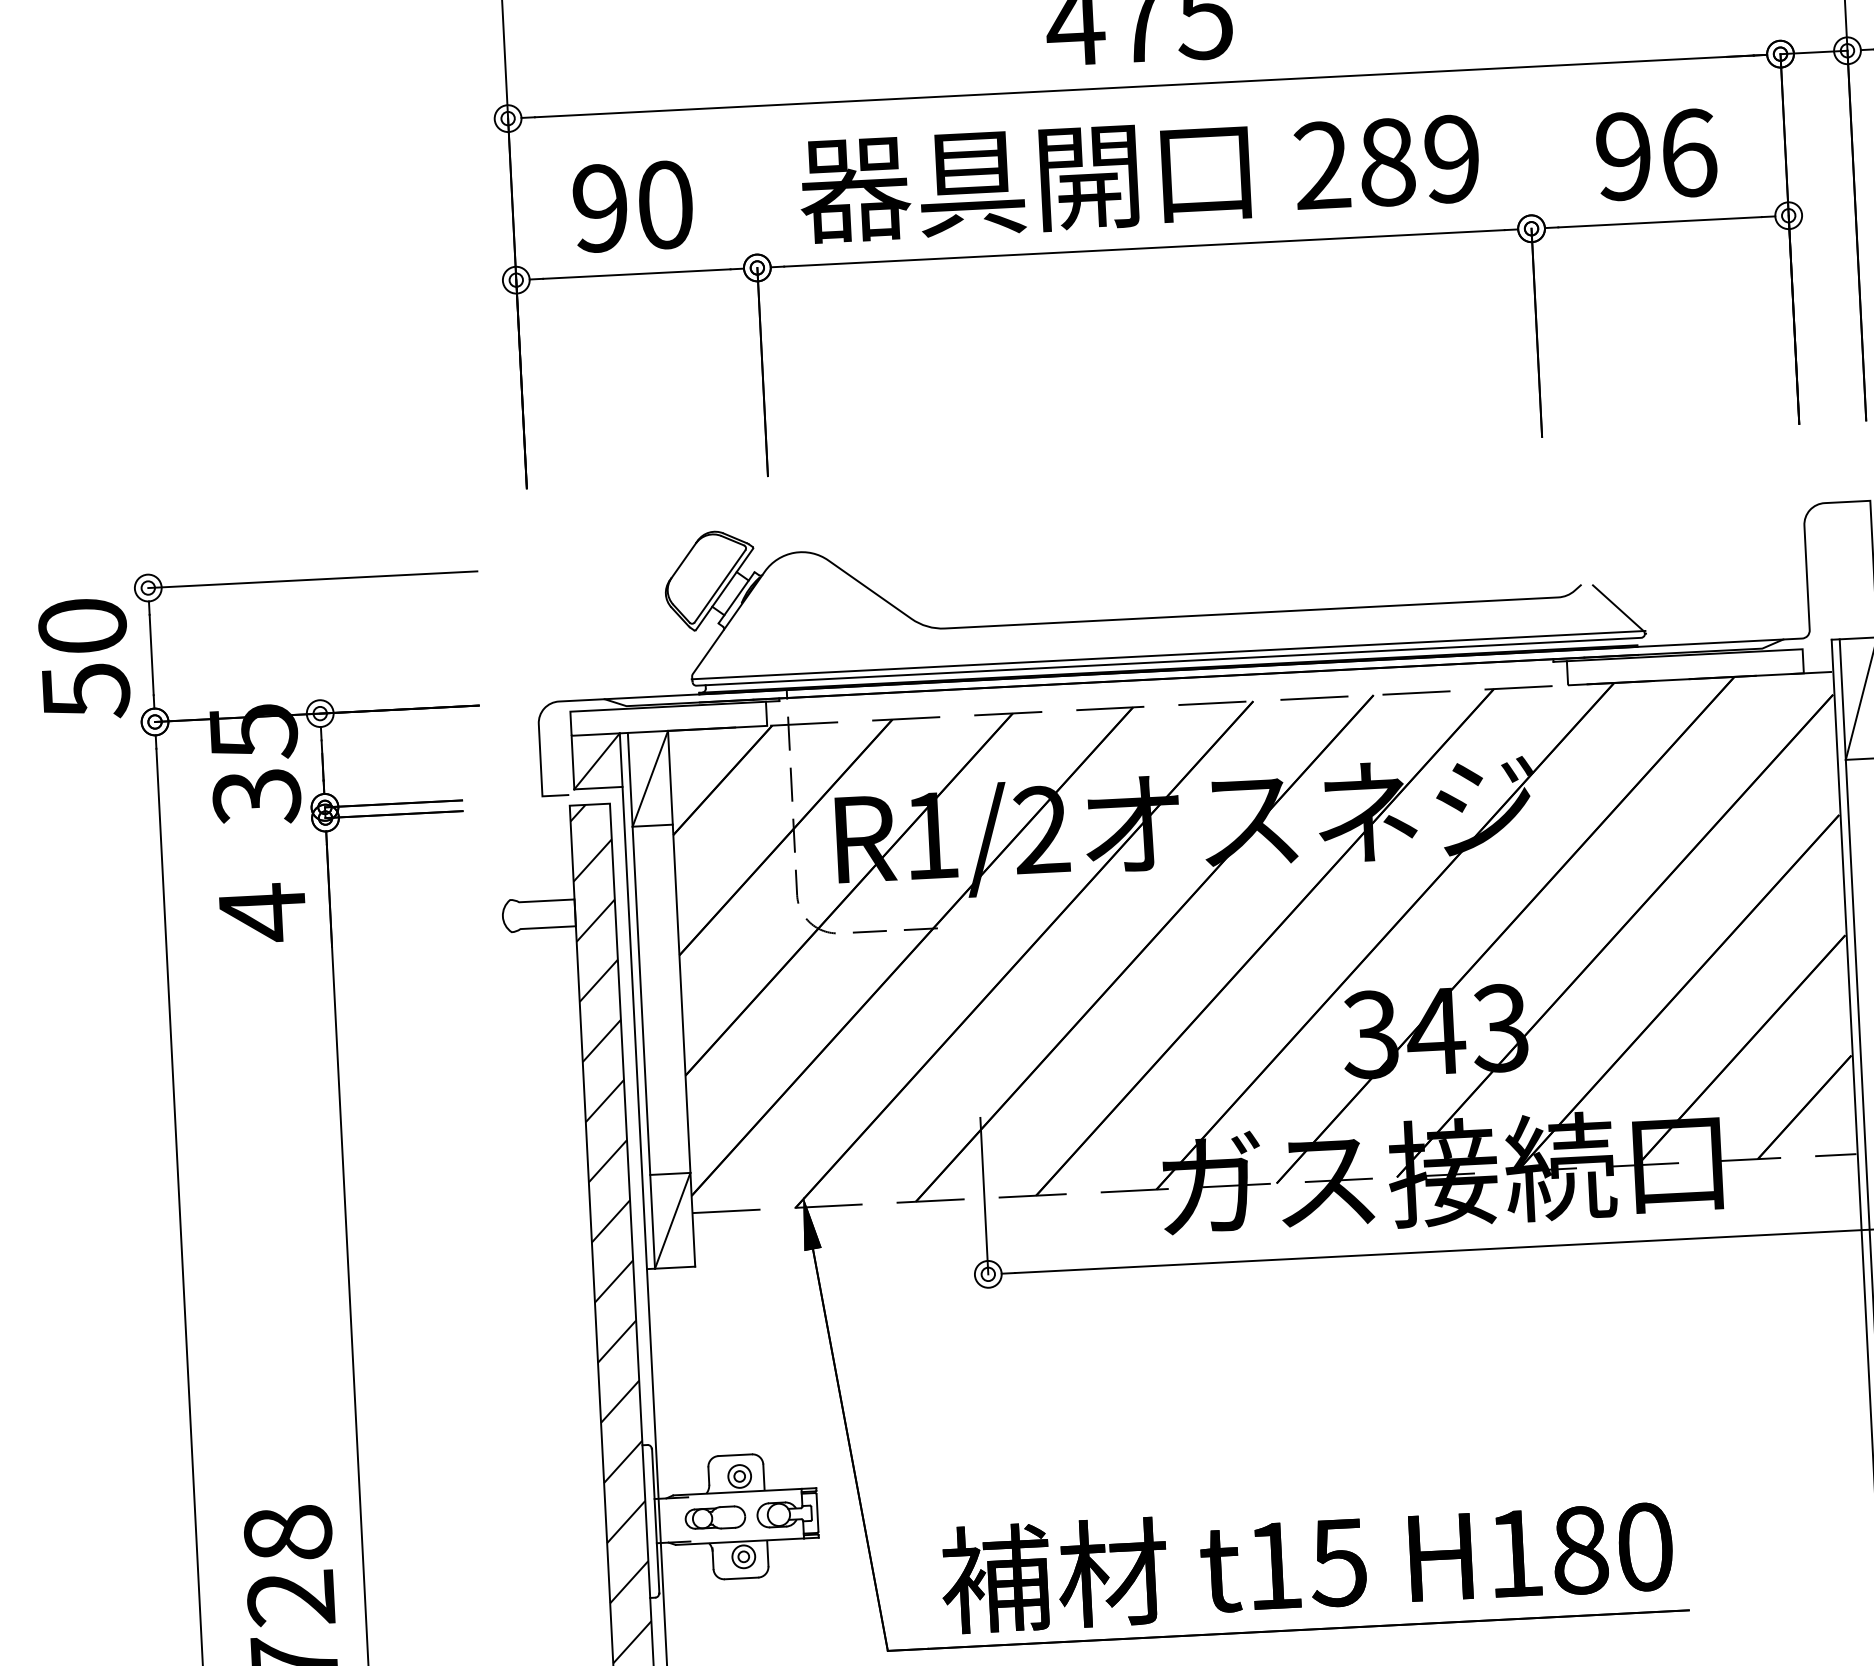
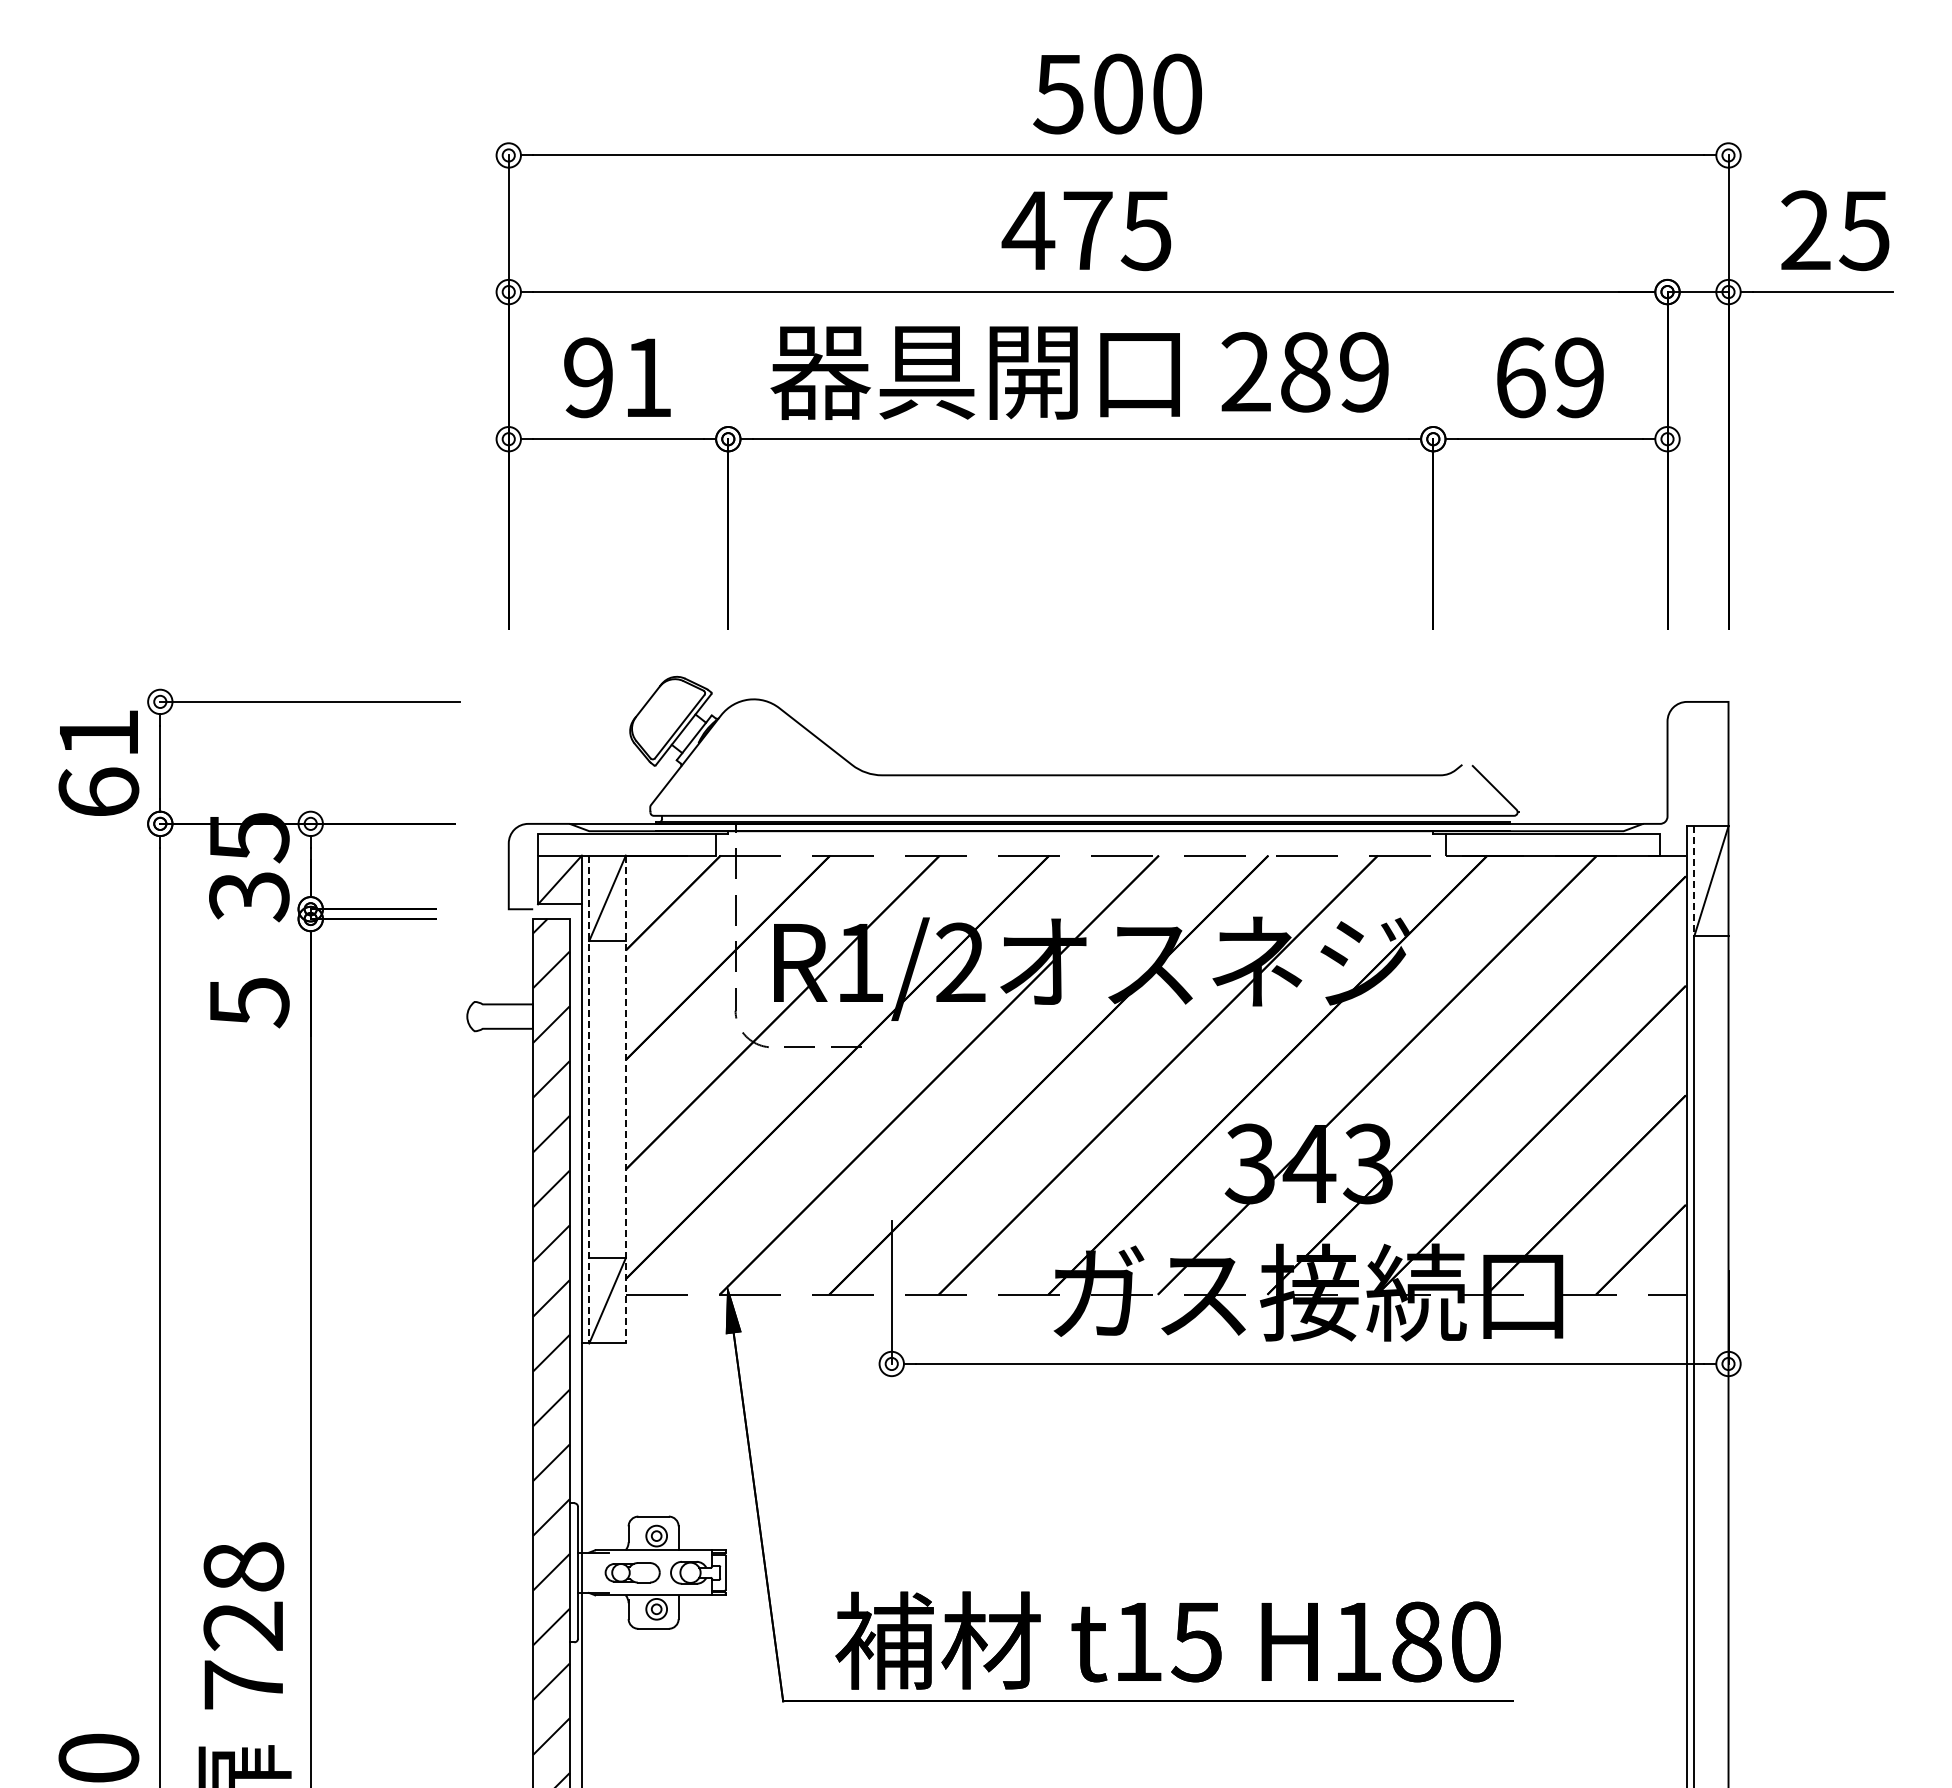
text: (1656, 154) -> (1550, 377), 96 -> 69
text: (665, 204) -> (647, 377), 90 -> 91
line: (1168, 654) -> (1083, 809), removed
text: (83, 659) -> (98, 763), 50 -> 61
line: (1842, 699) -> (1694, 881), solid -> dashed
text: (262, 913) -> (249, 1002), 4 -> 5
line: (681, 998) -> (625, 1099), solid -> dashed
line: (641, 1000) -> (589, 1099), solid -> dashed

